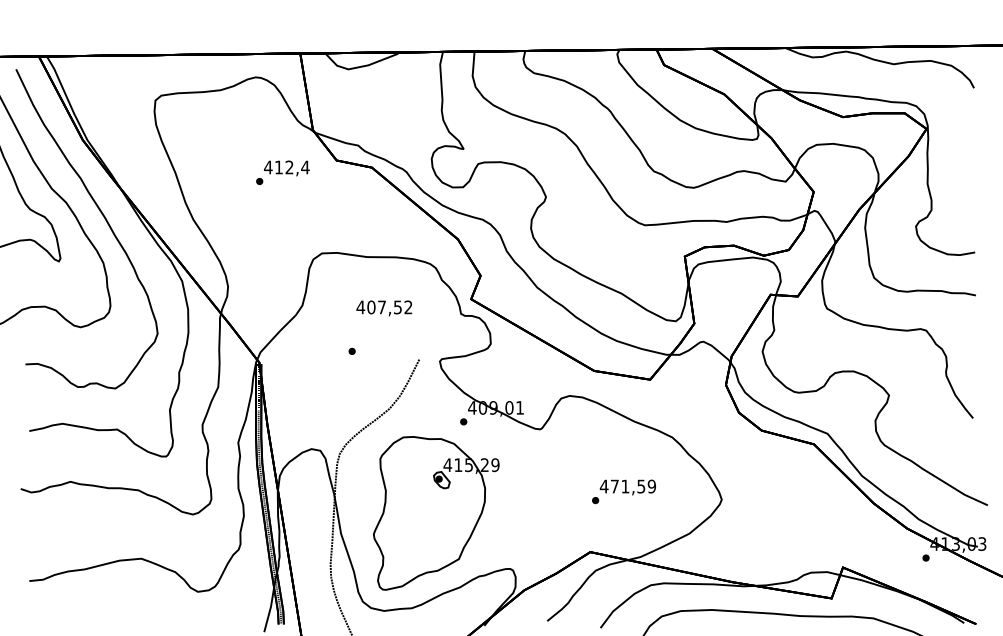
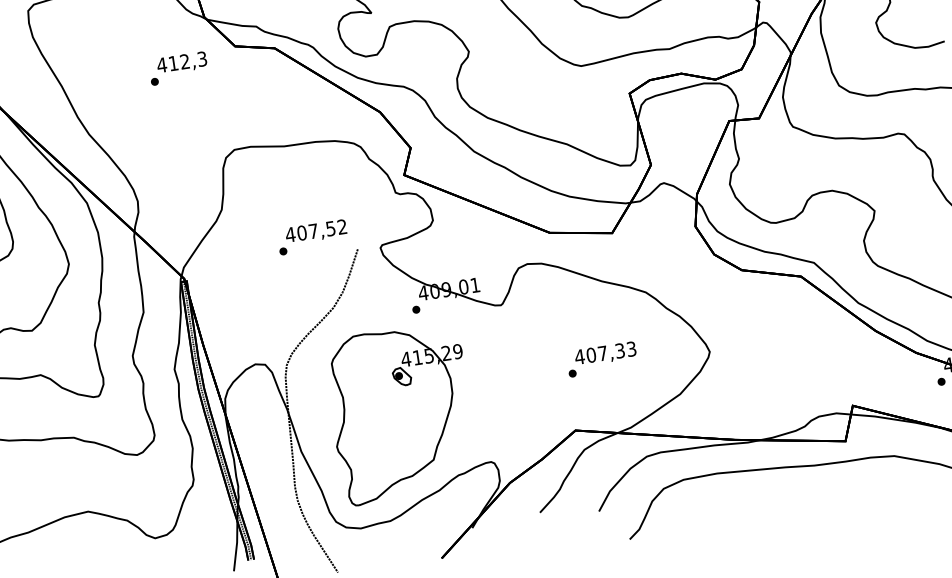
text: (305, 167) -> (202, 59), 412,4 -> 412,3
text: (384, 308) -> (316, 232), moved
text: (633, 486) -> (611, 352), 471,59 -> 407,33

